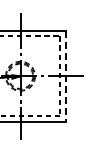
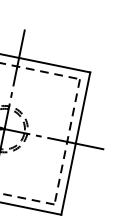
line: (65, 76) -> (75, 143), dashed -> solid

